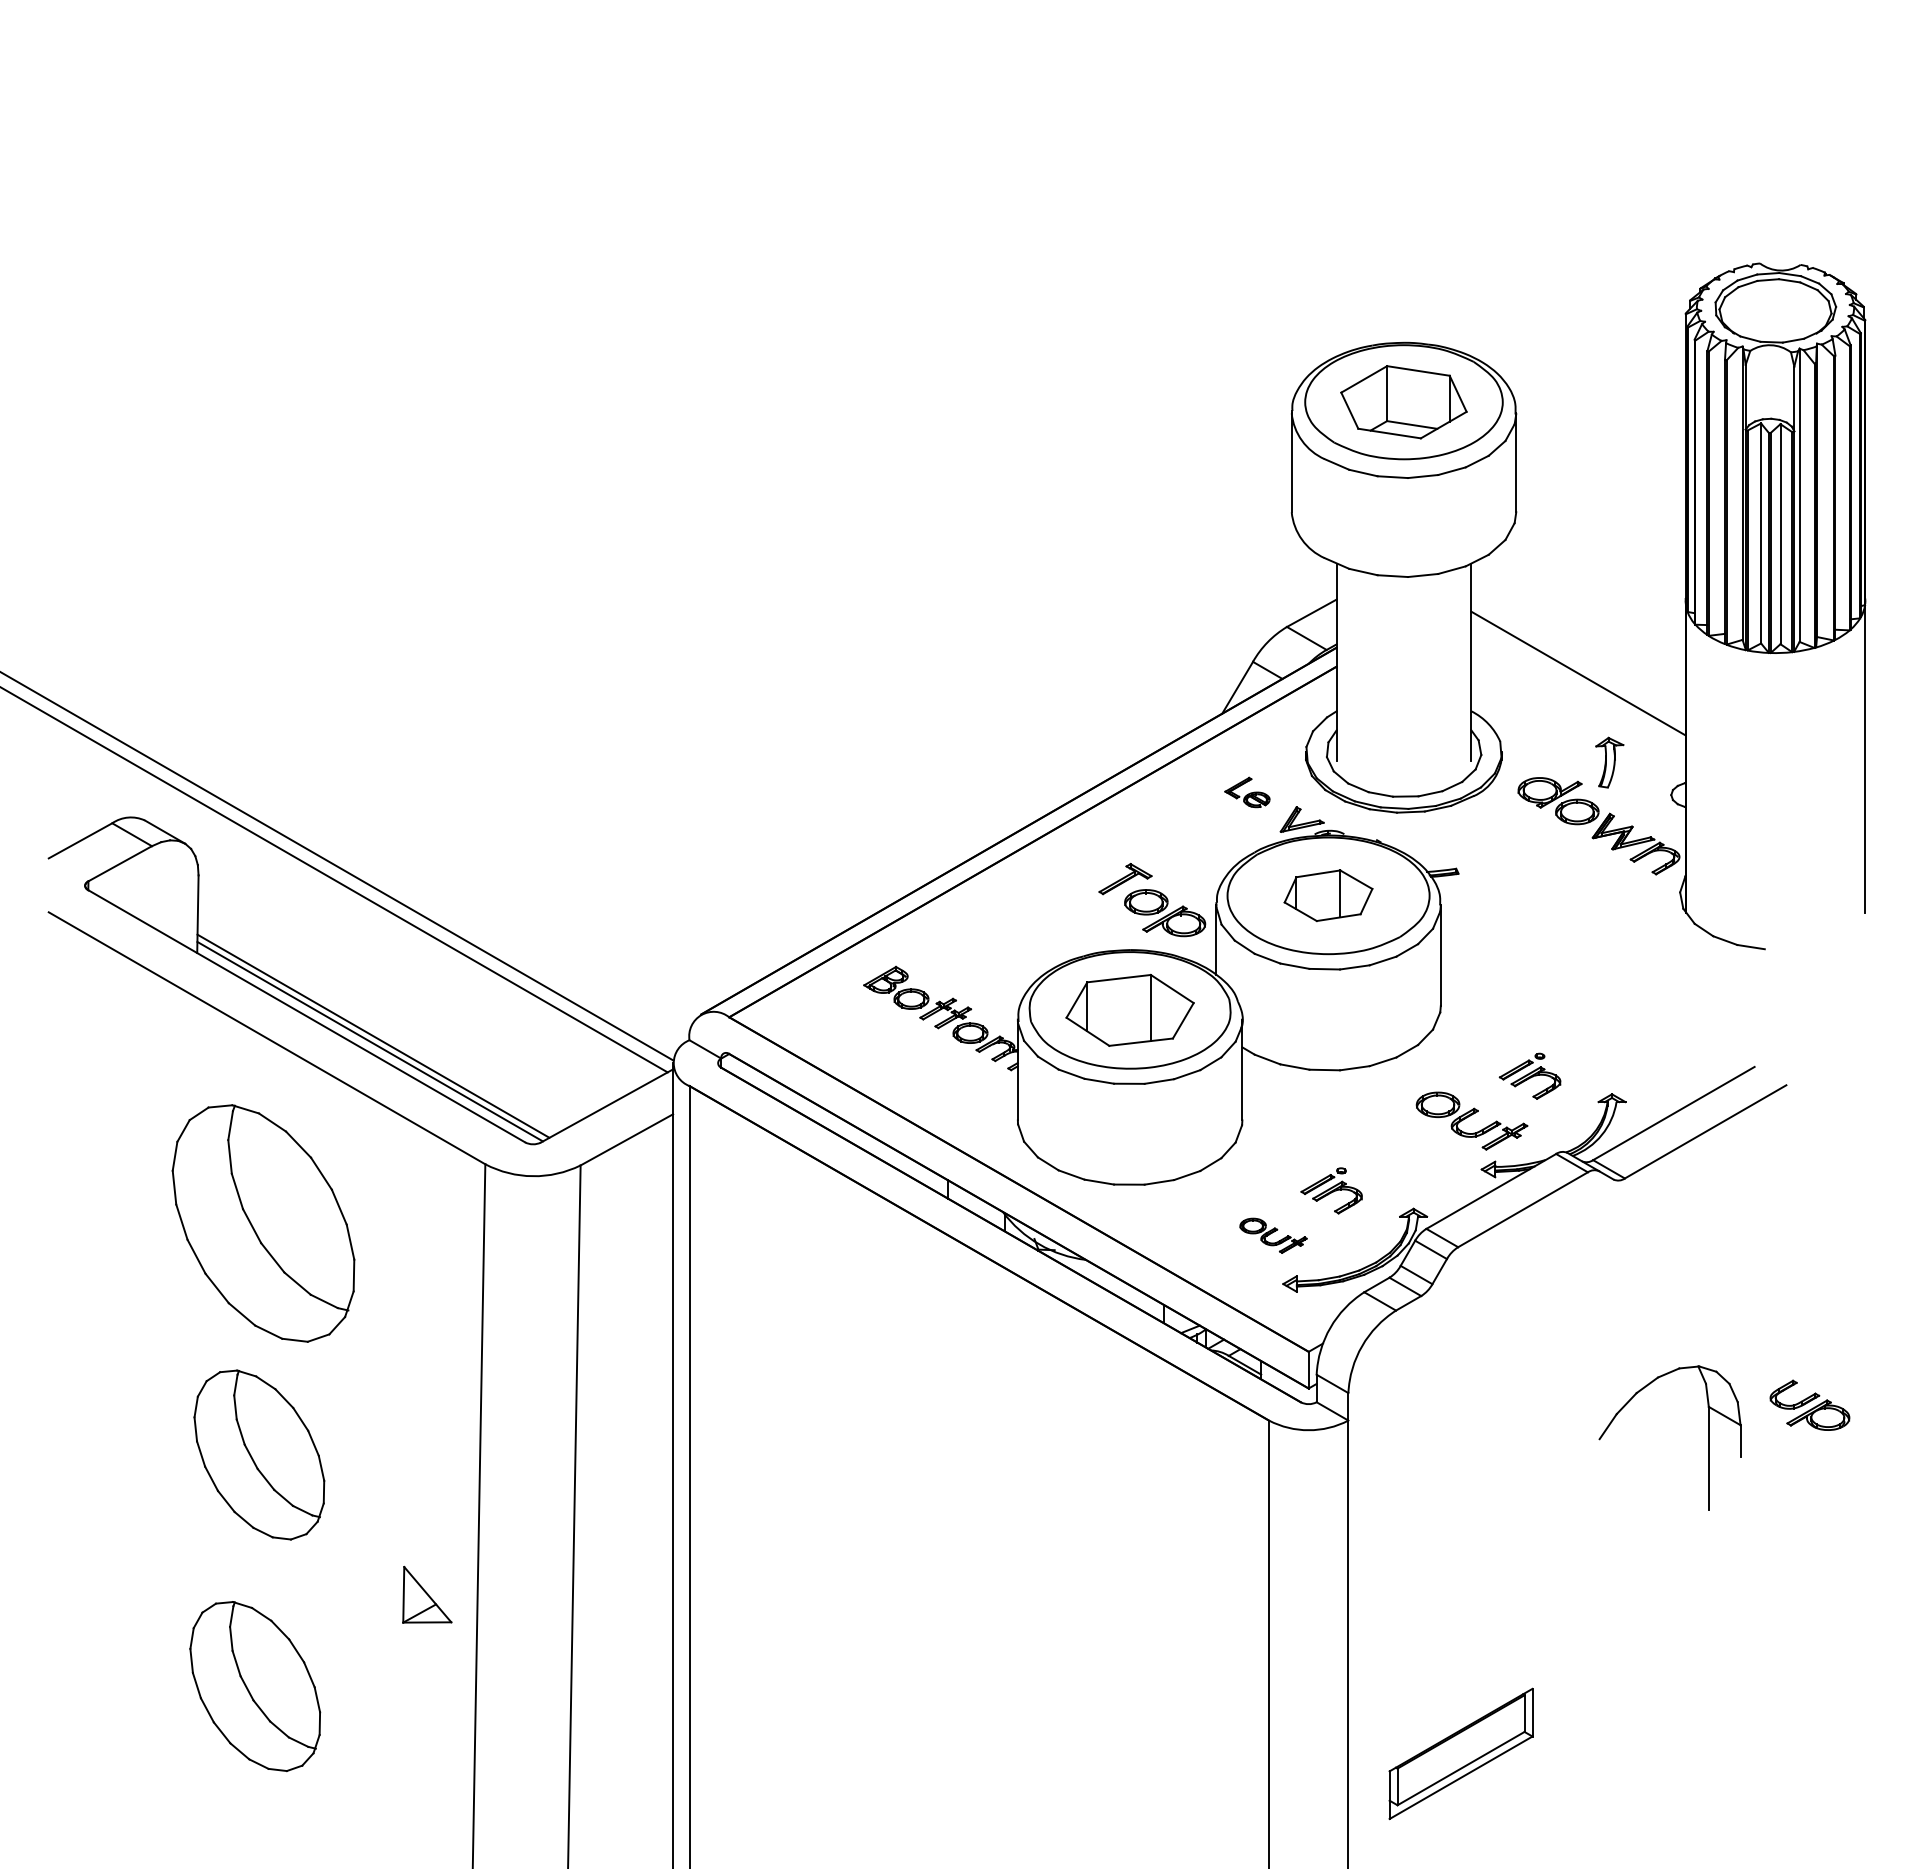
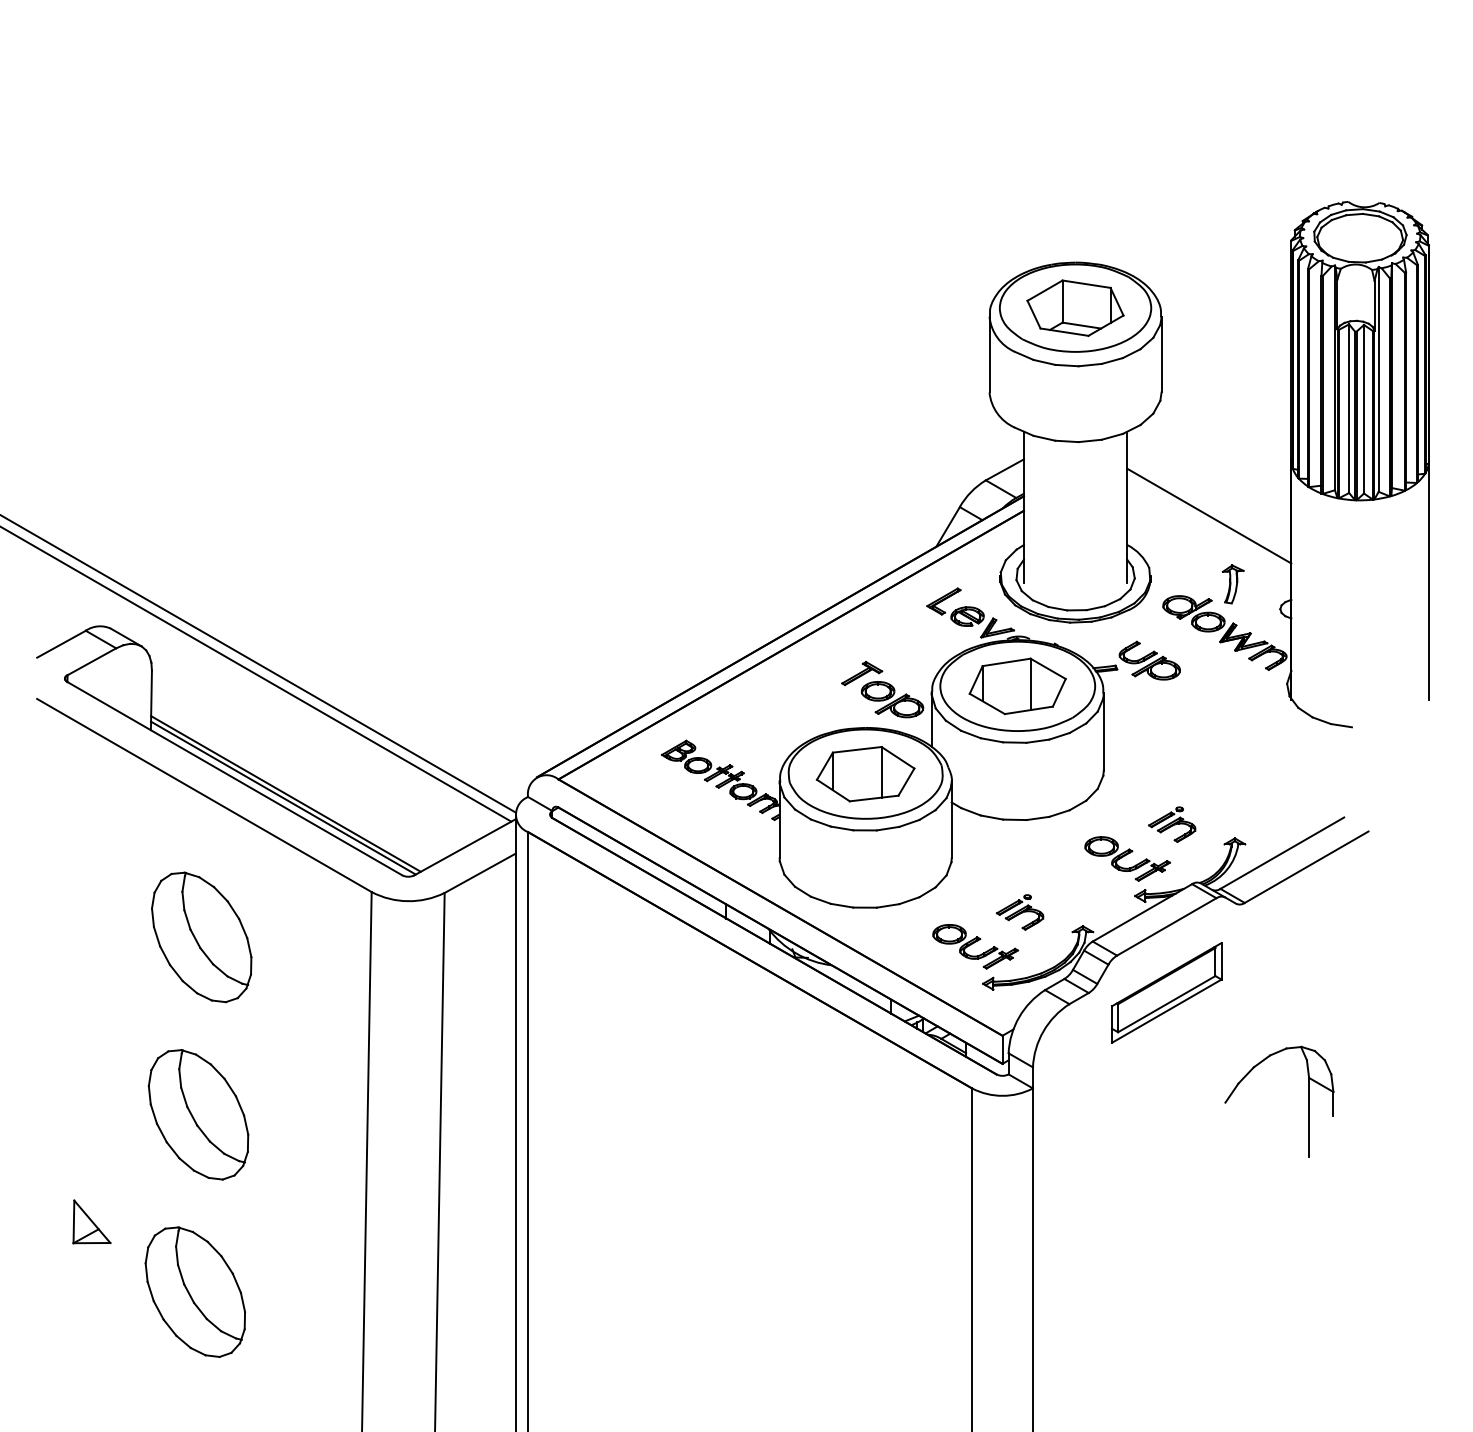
part: (1247, 792) -> (955, 607), size x1.67
part: (1328, 895) -> (1017, 686), size x1.43
part: (263, 1223) -> (201, 937), size x0.71
part: (1273, 1235) -> (975, 946), size x1.67
part: (1809, 1404) -> (1149, 660), moved
part: (427, 1594) -> (92, 1221), moved
part: (1460, 1753) -> (1166, 992), moved

